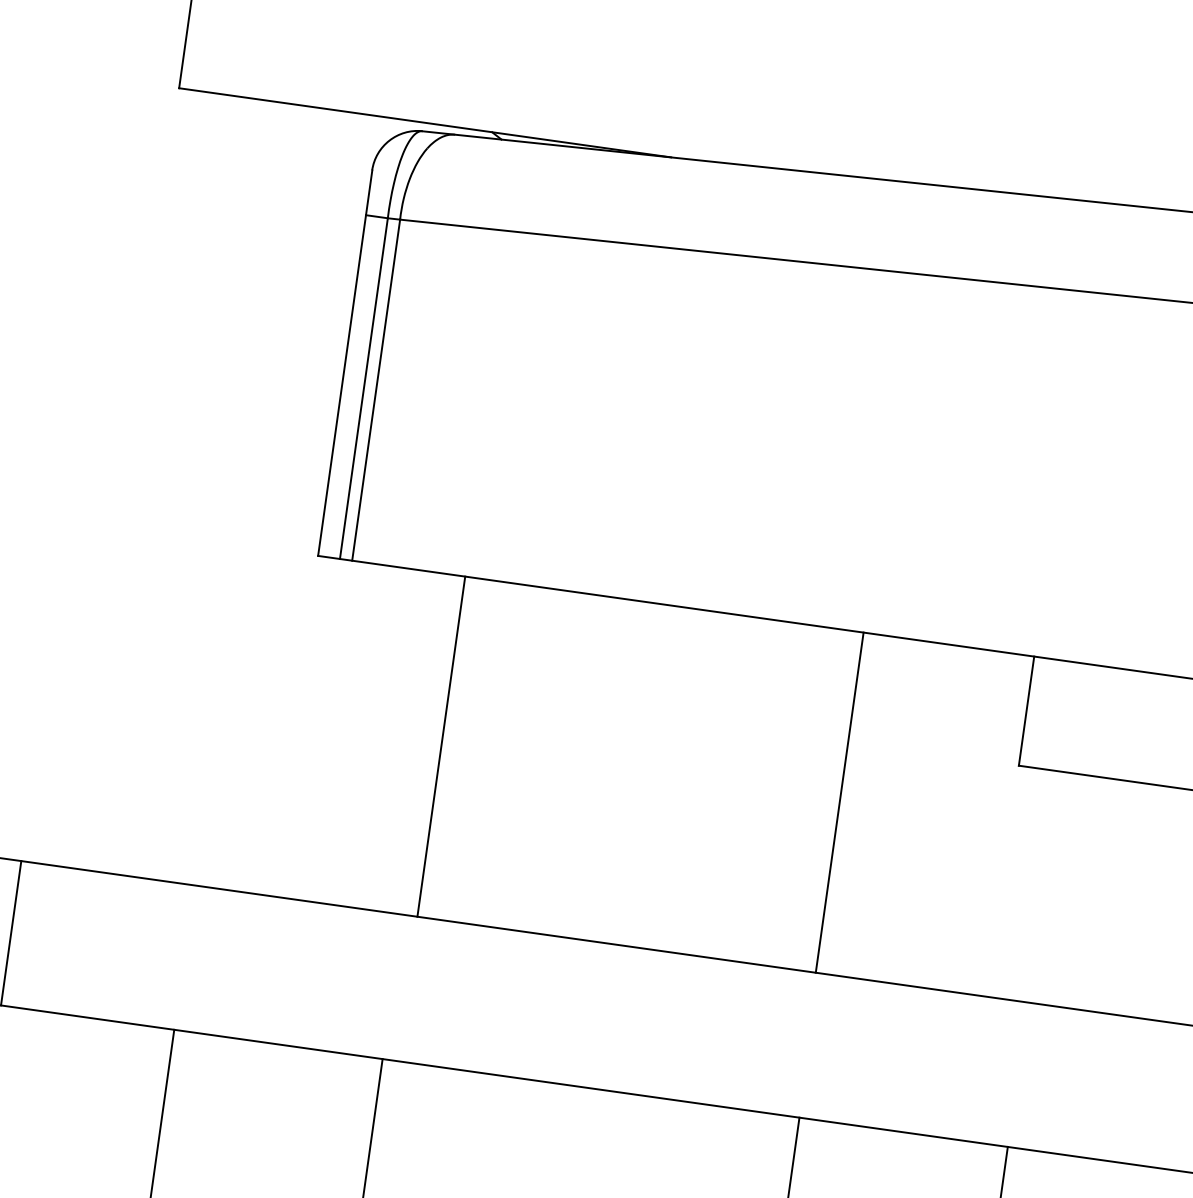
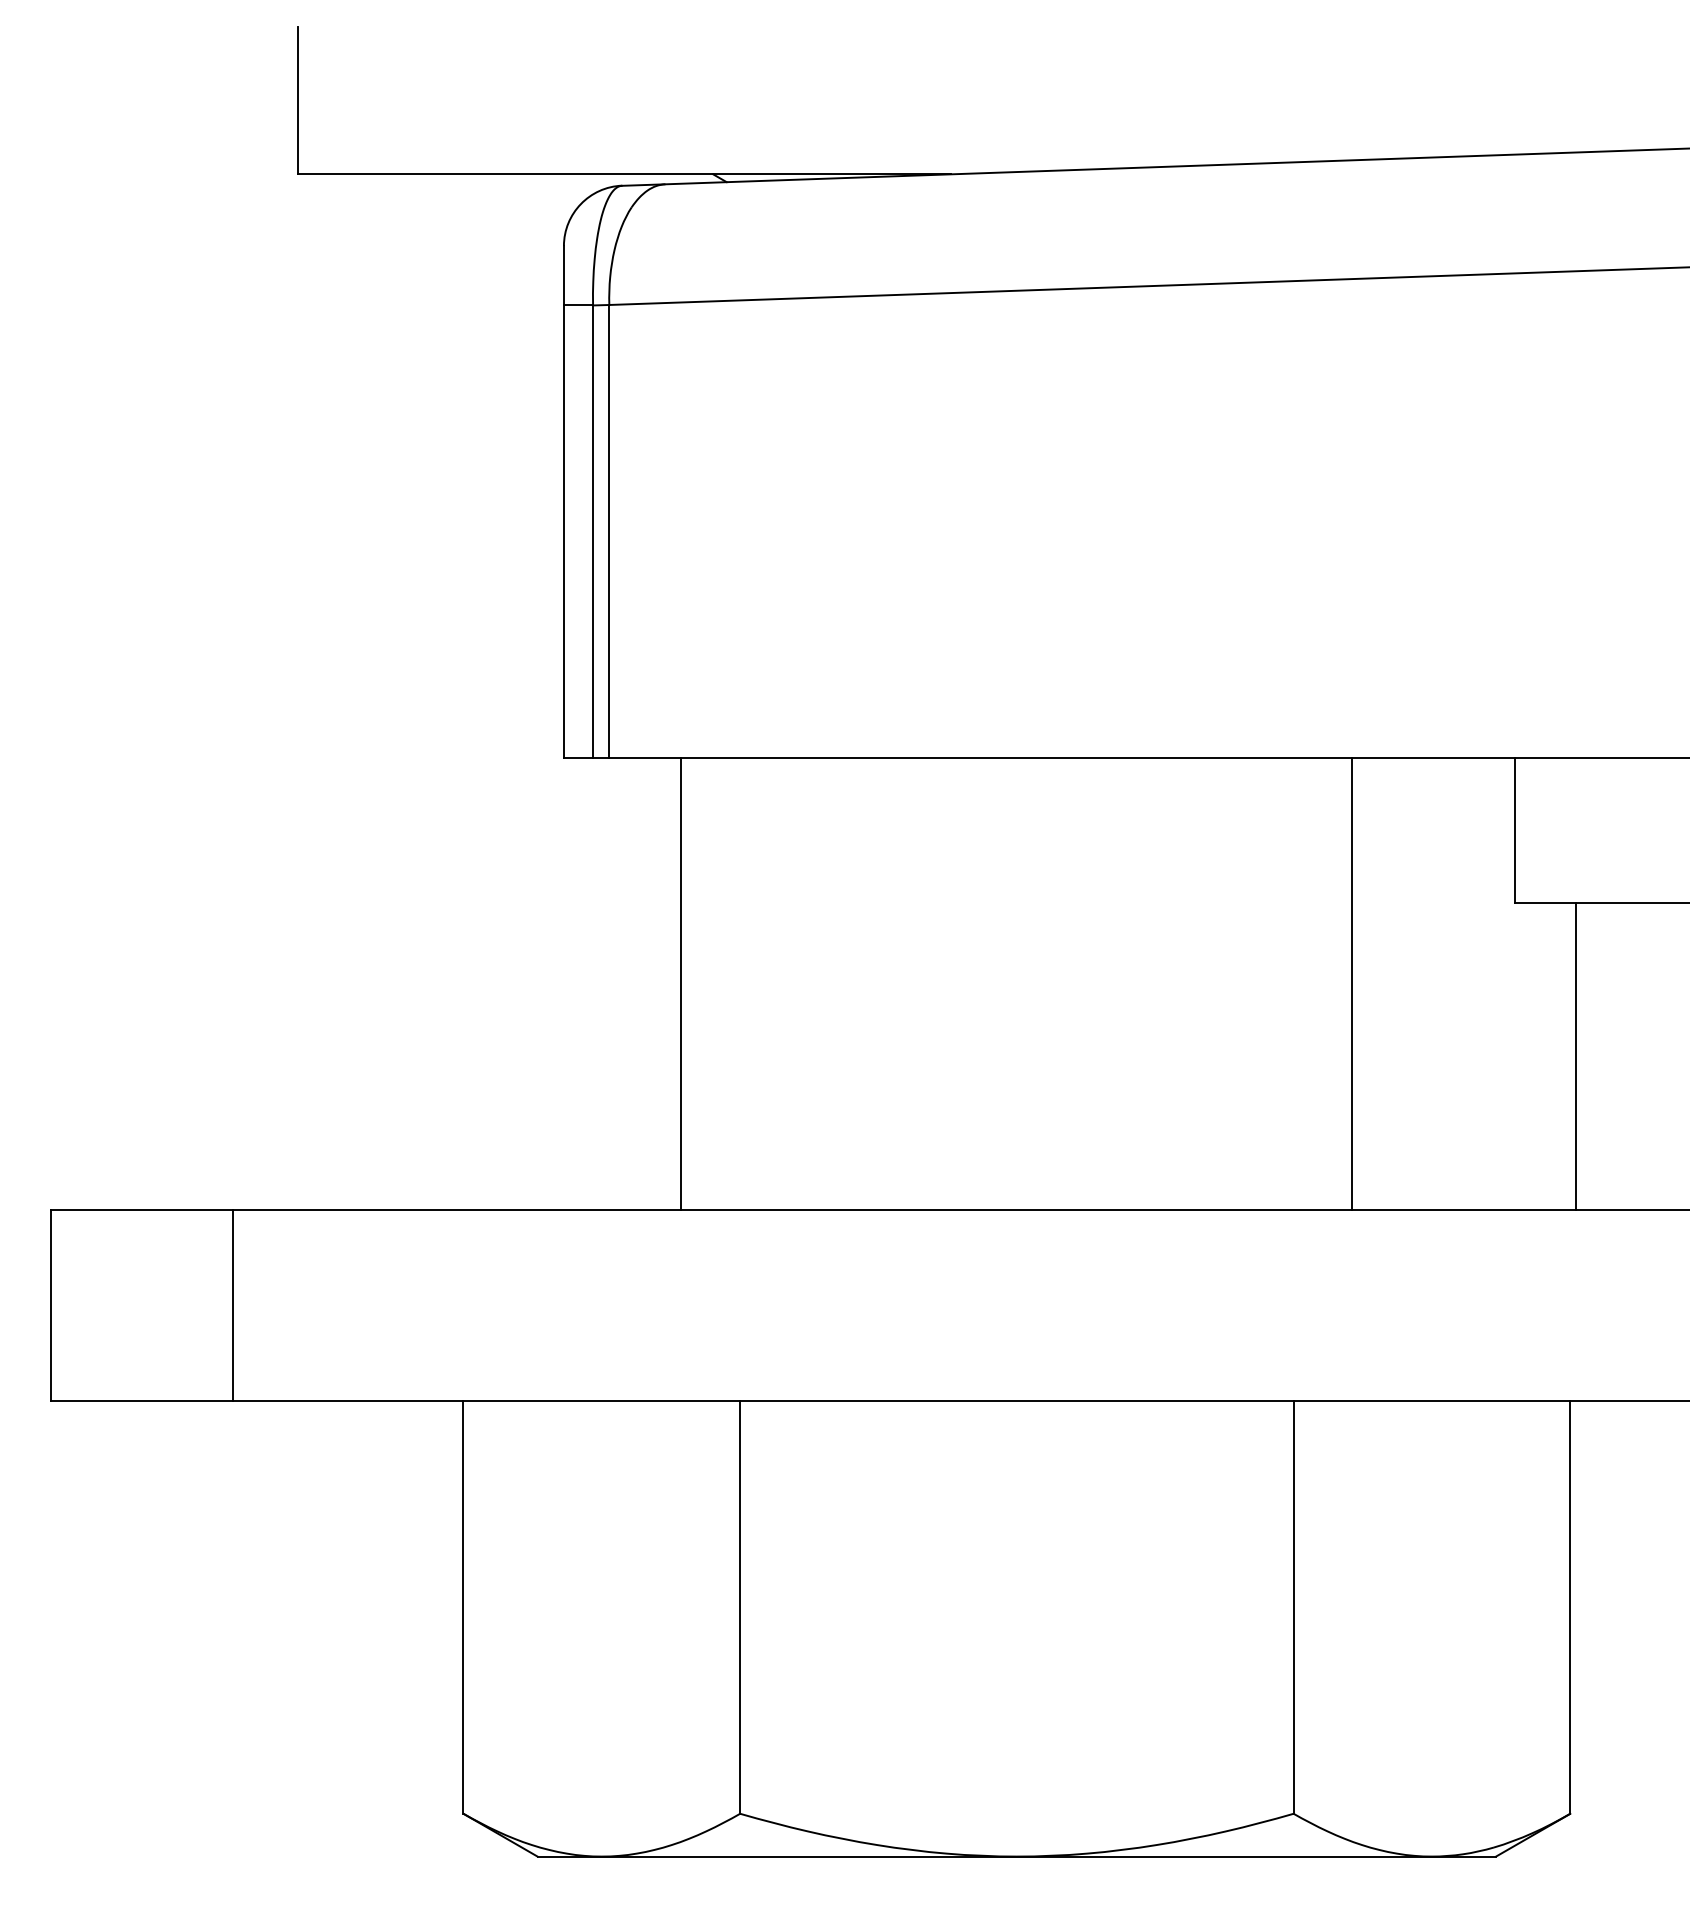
line: (441, 746) -> (681, 983), moved
line: (839, 802) -> (1352, 983), moved
line: (1048, 887) -> (1575, 1055), added

